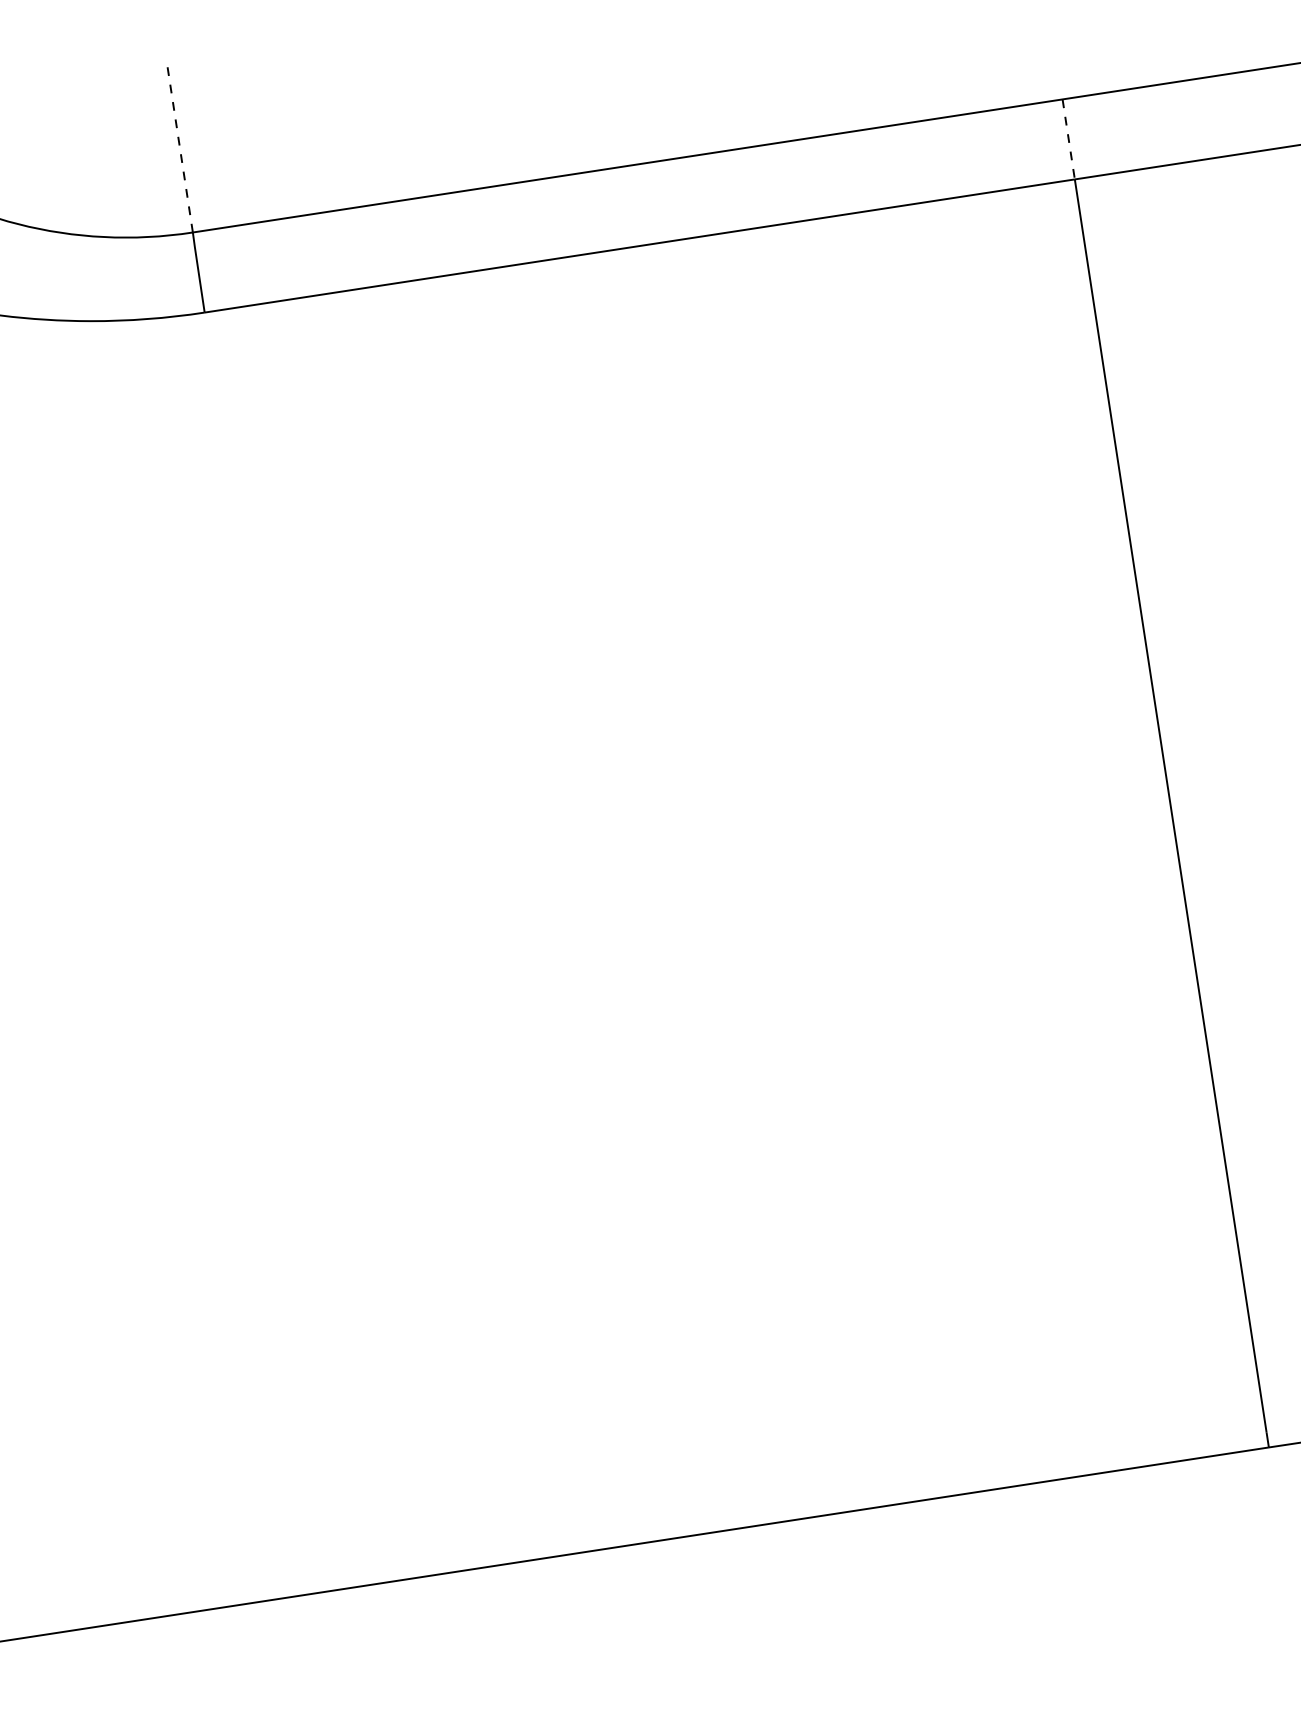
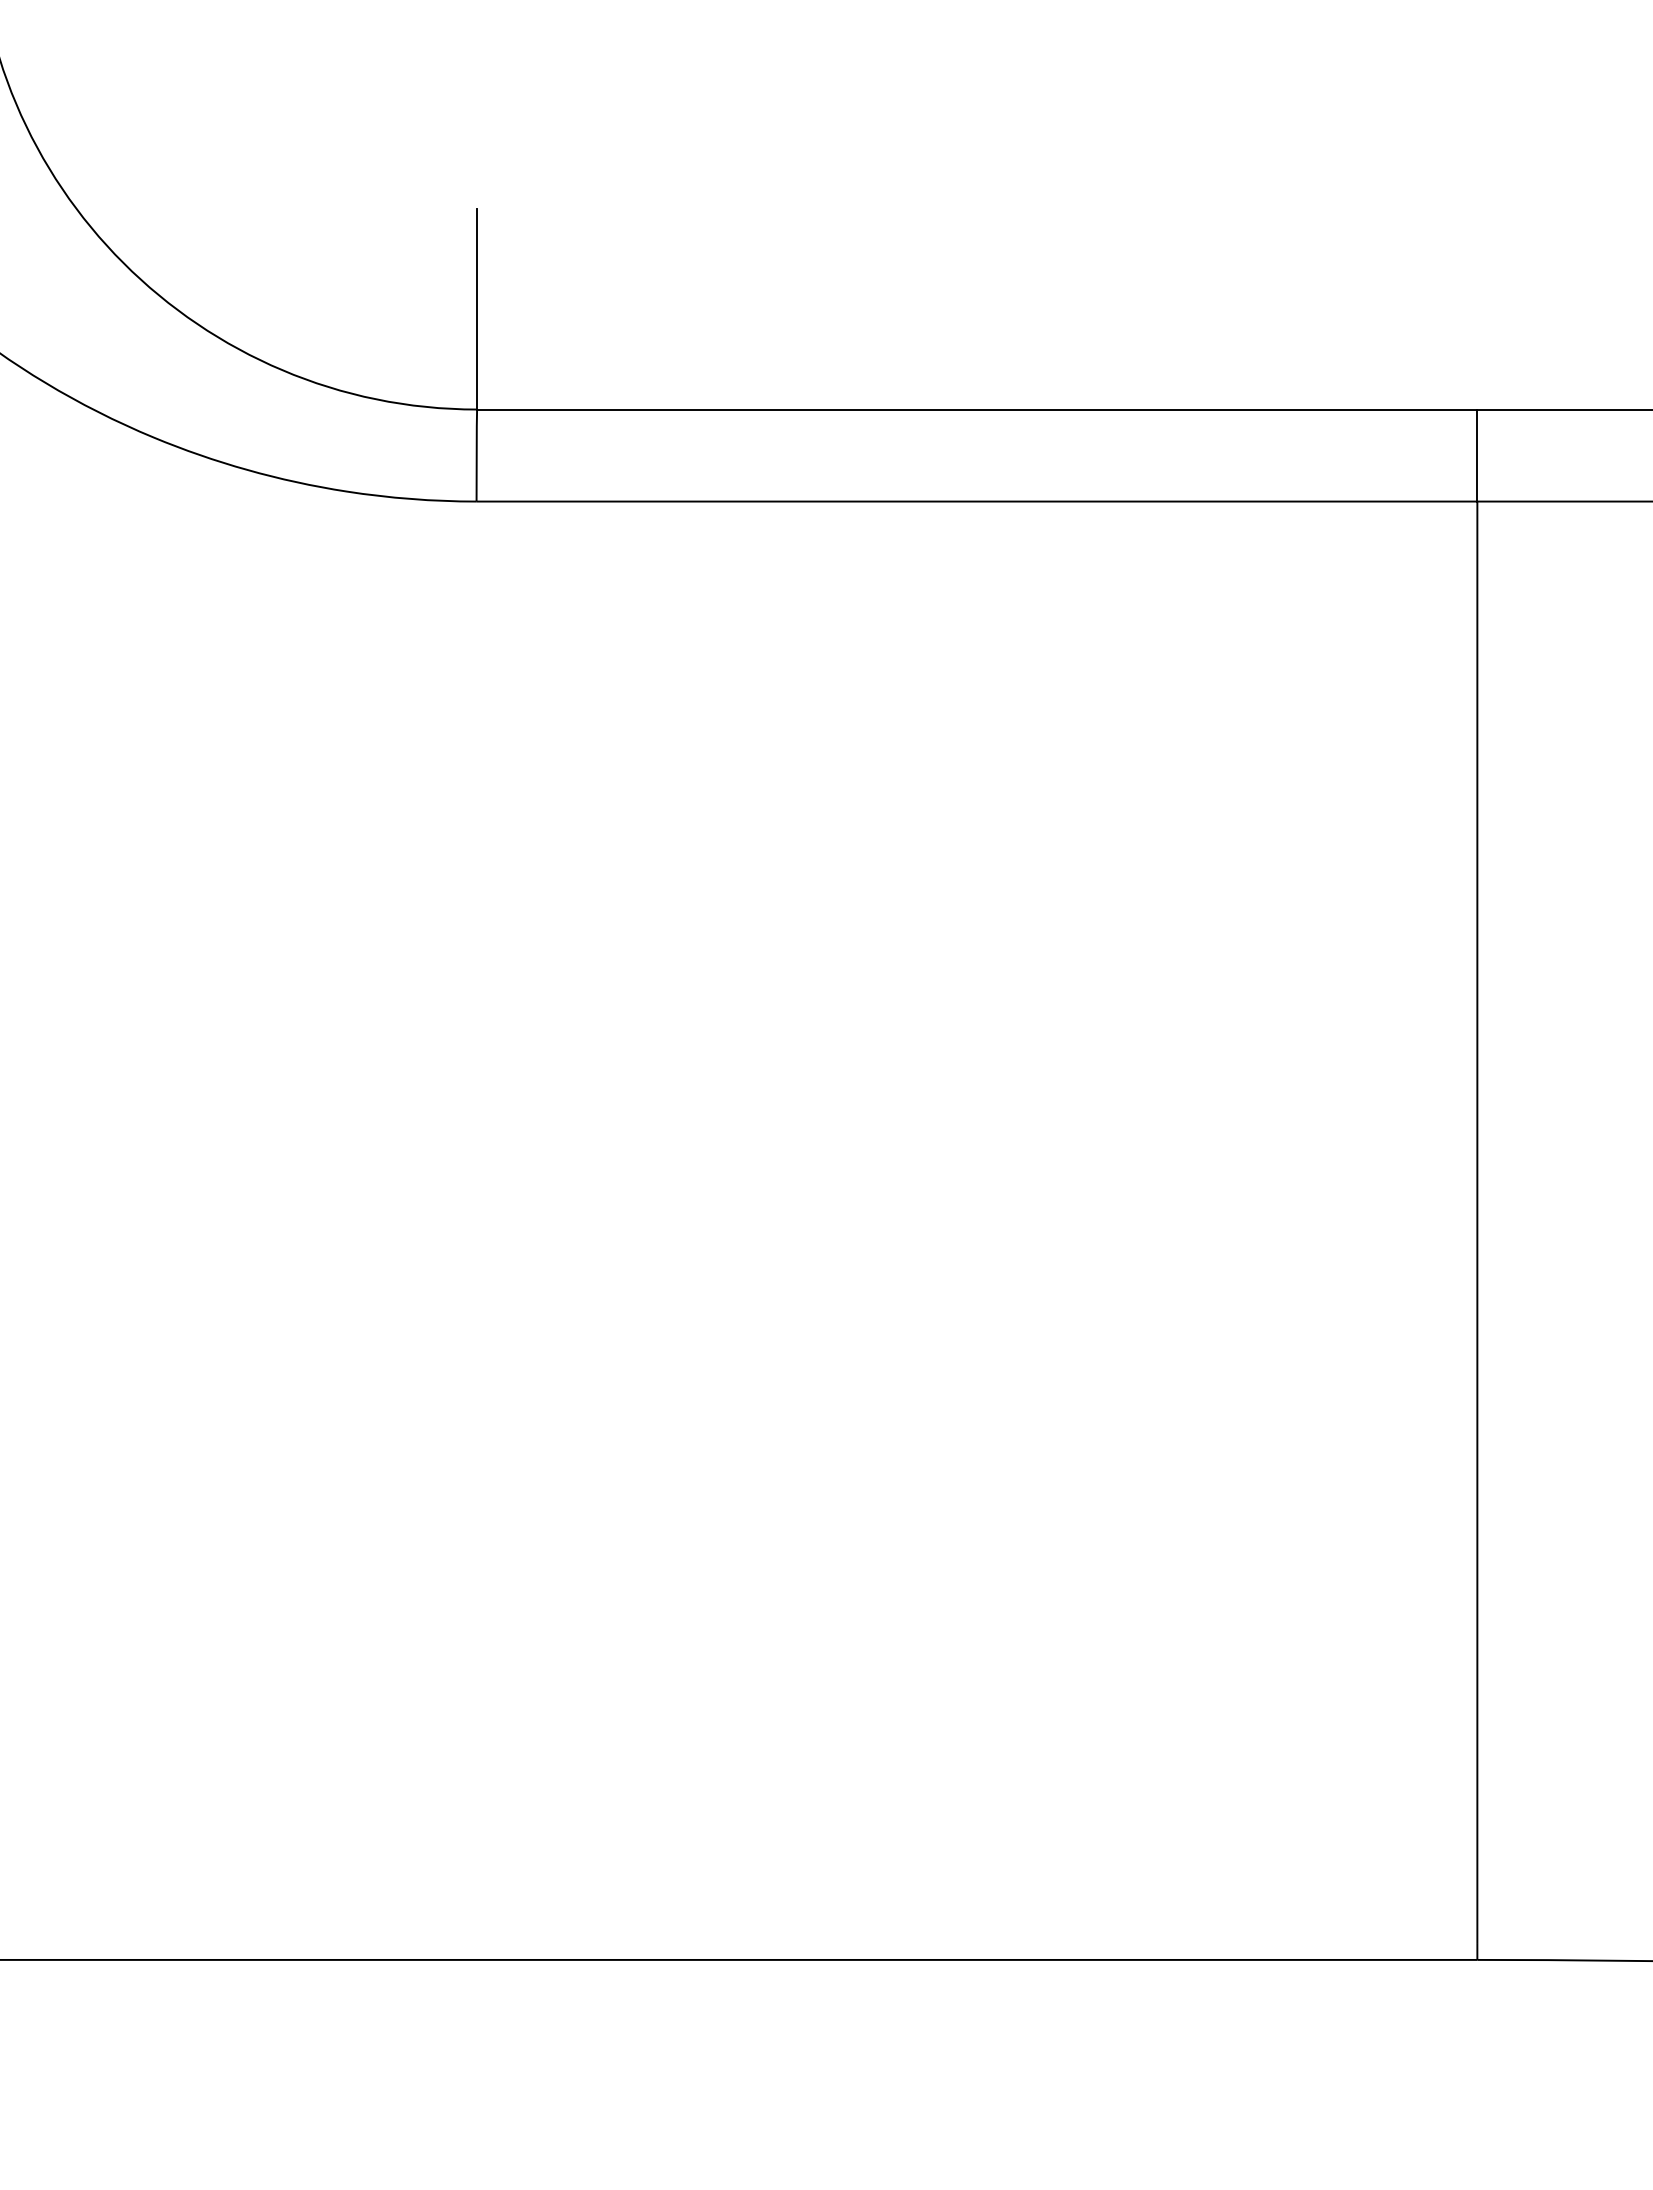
line: (1068, 140) -> (1477, 456), dashed -> solid
line: (179, 145) -> (477, 309), dashed -> solid

